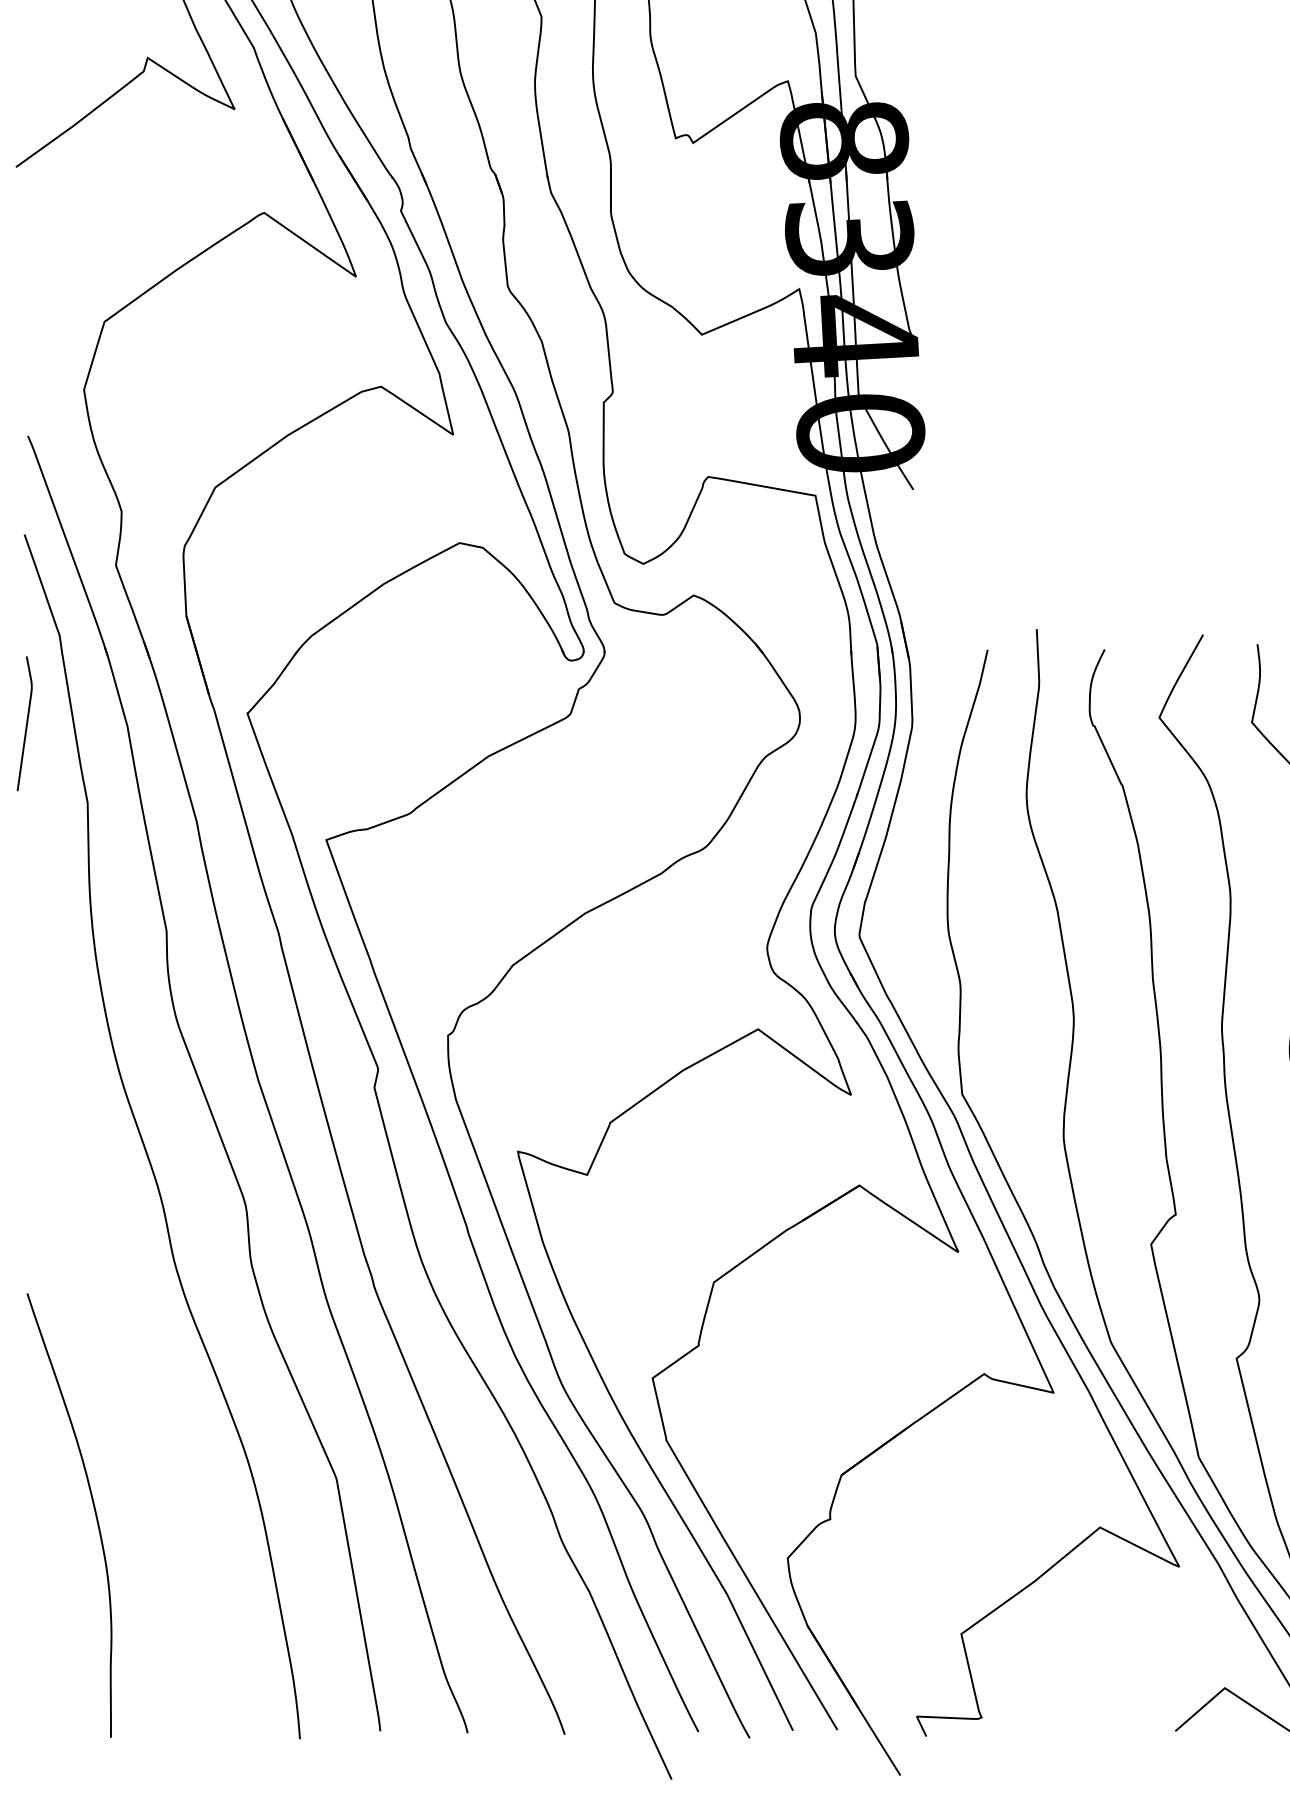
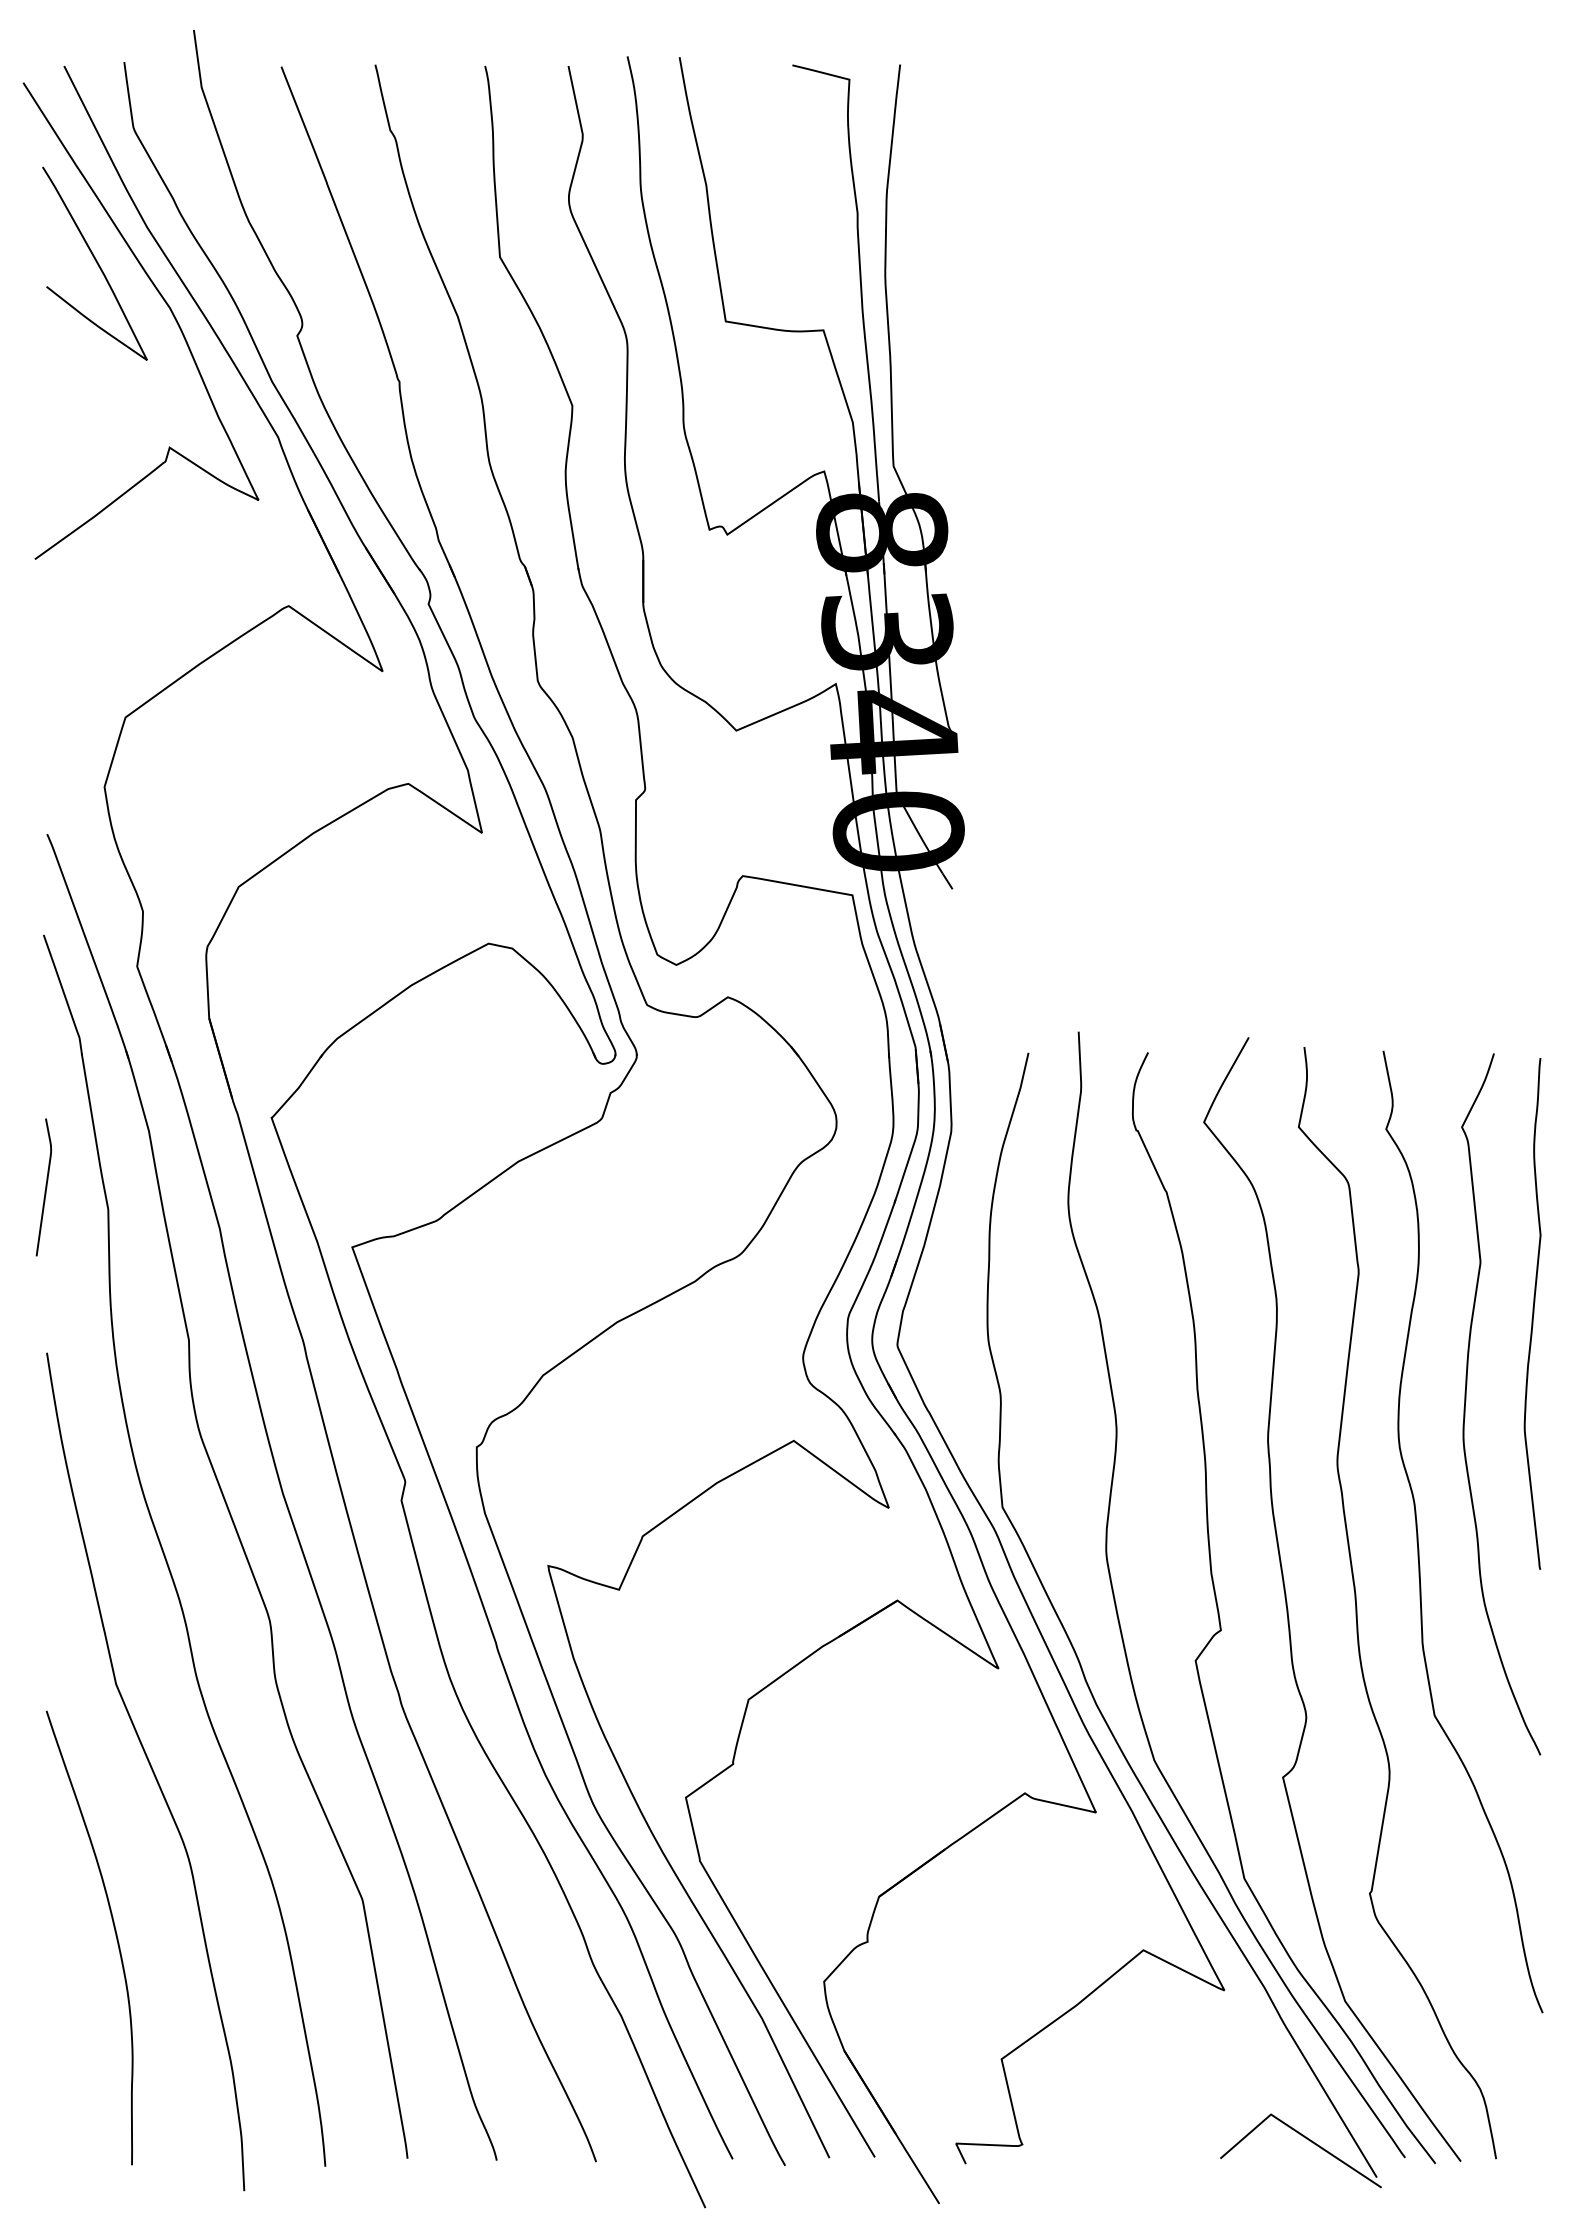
curve: (26, 723) -> (45, 1187), moved
curve: (128, 1349) -> (150, 1768), added

